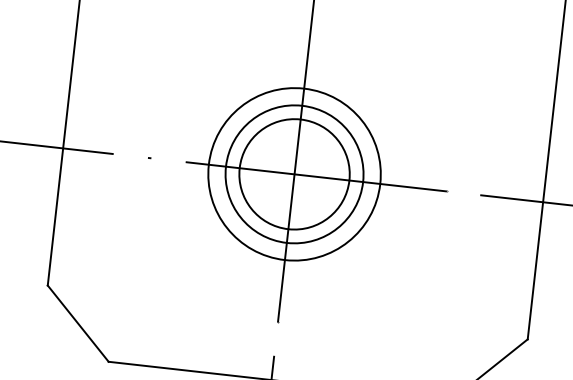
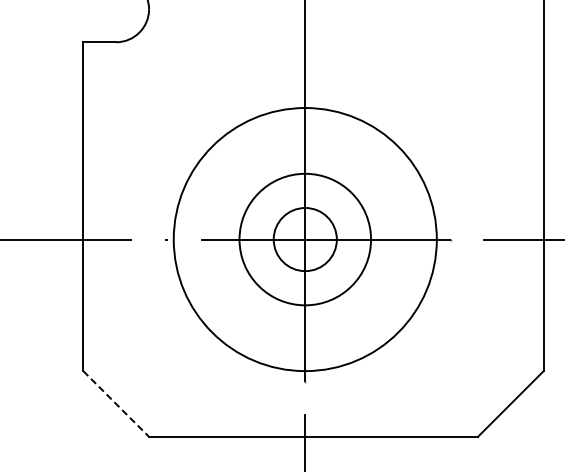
circle: (293, 174) -> (304, 239), size x0.6
circle: (294, 174) -> (305, 239), size x1.6
line: (78, 324) -> (116, 404), solid -> dashed

